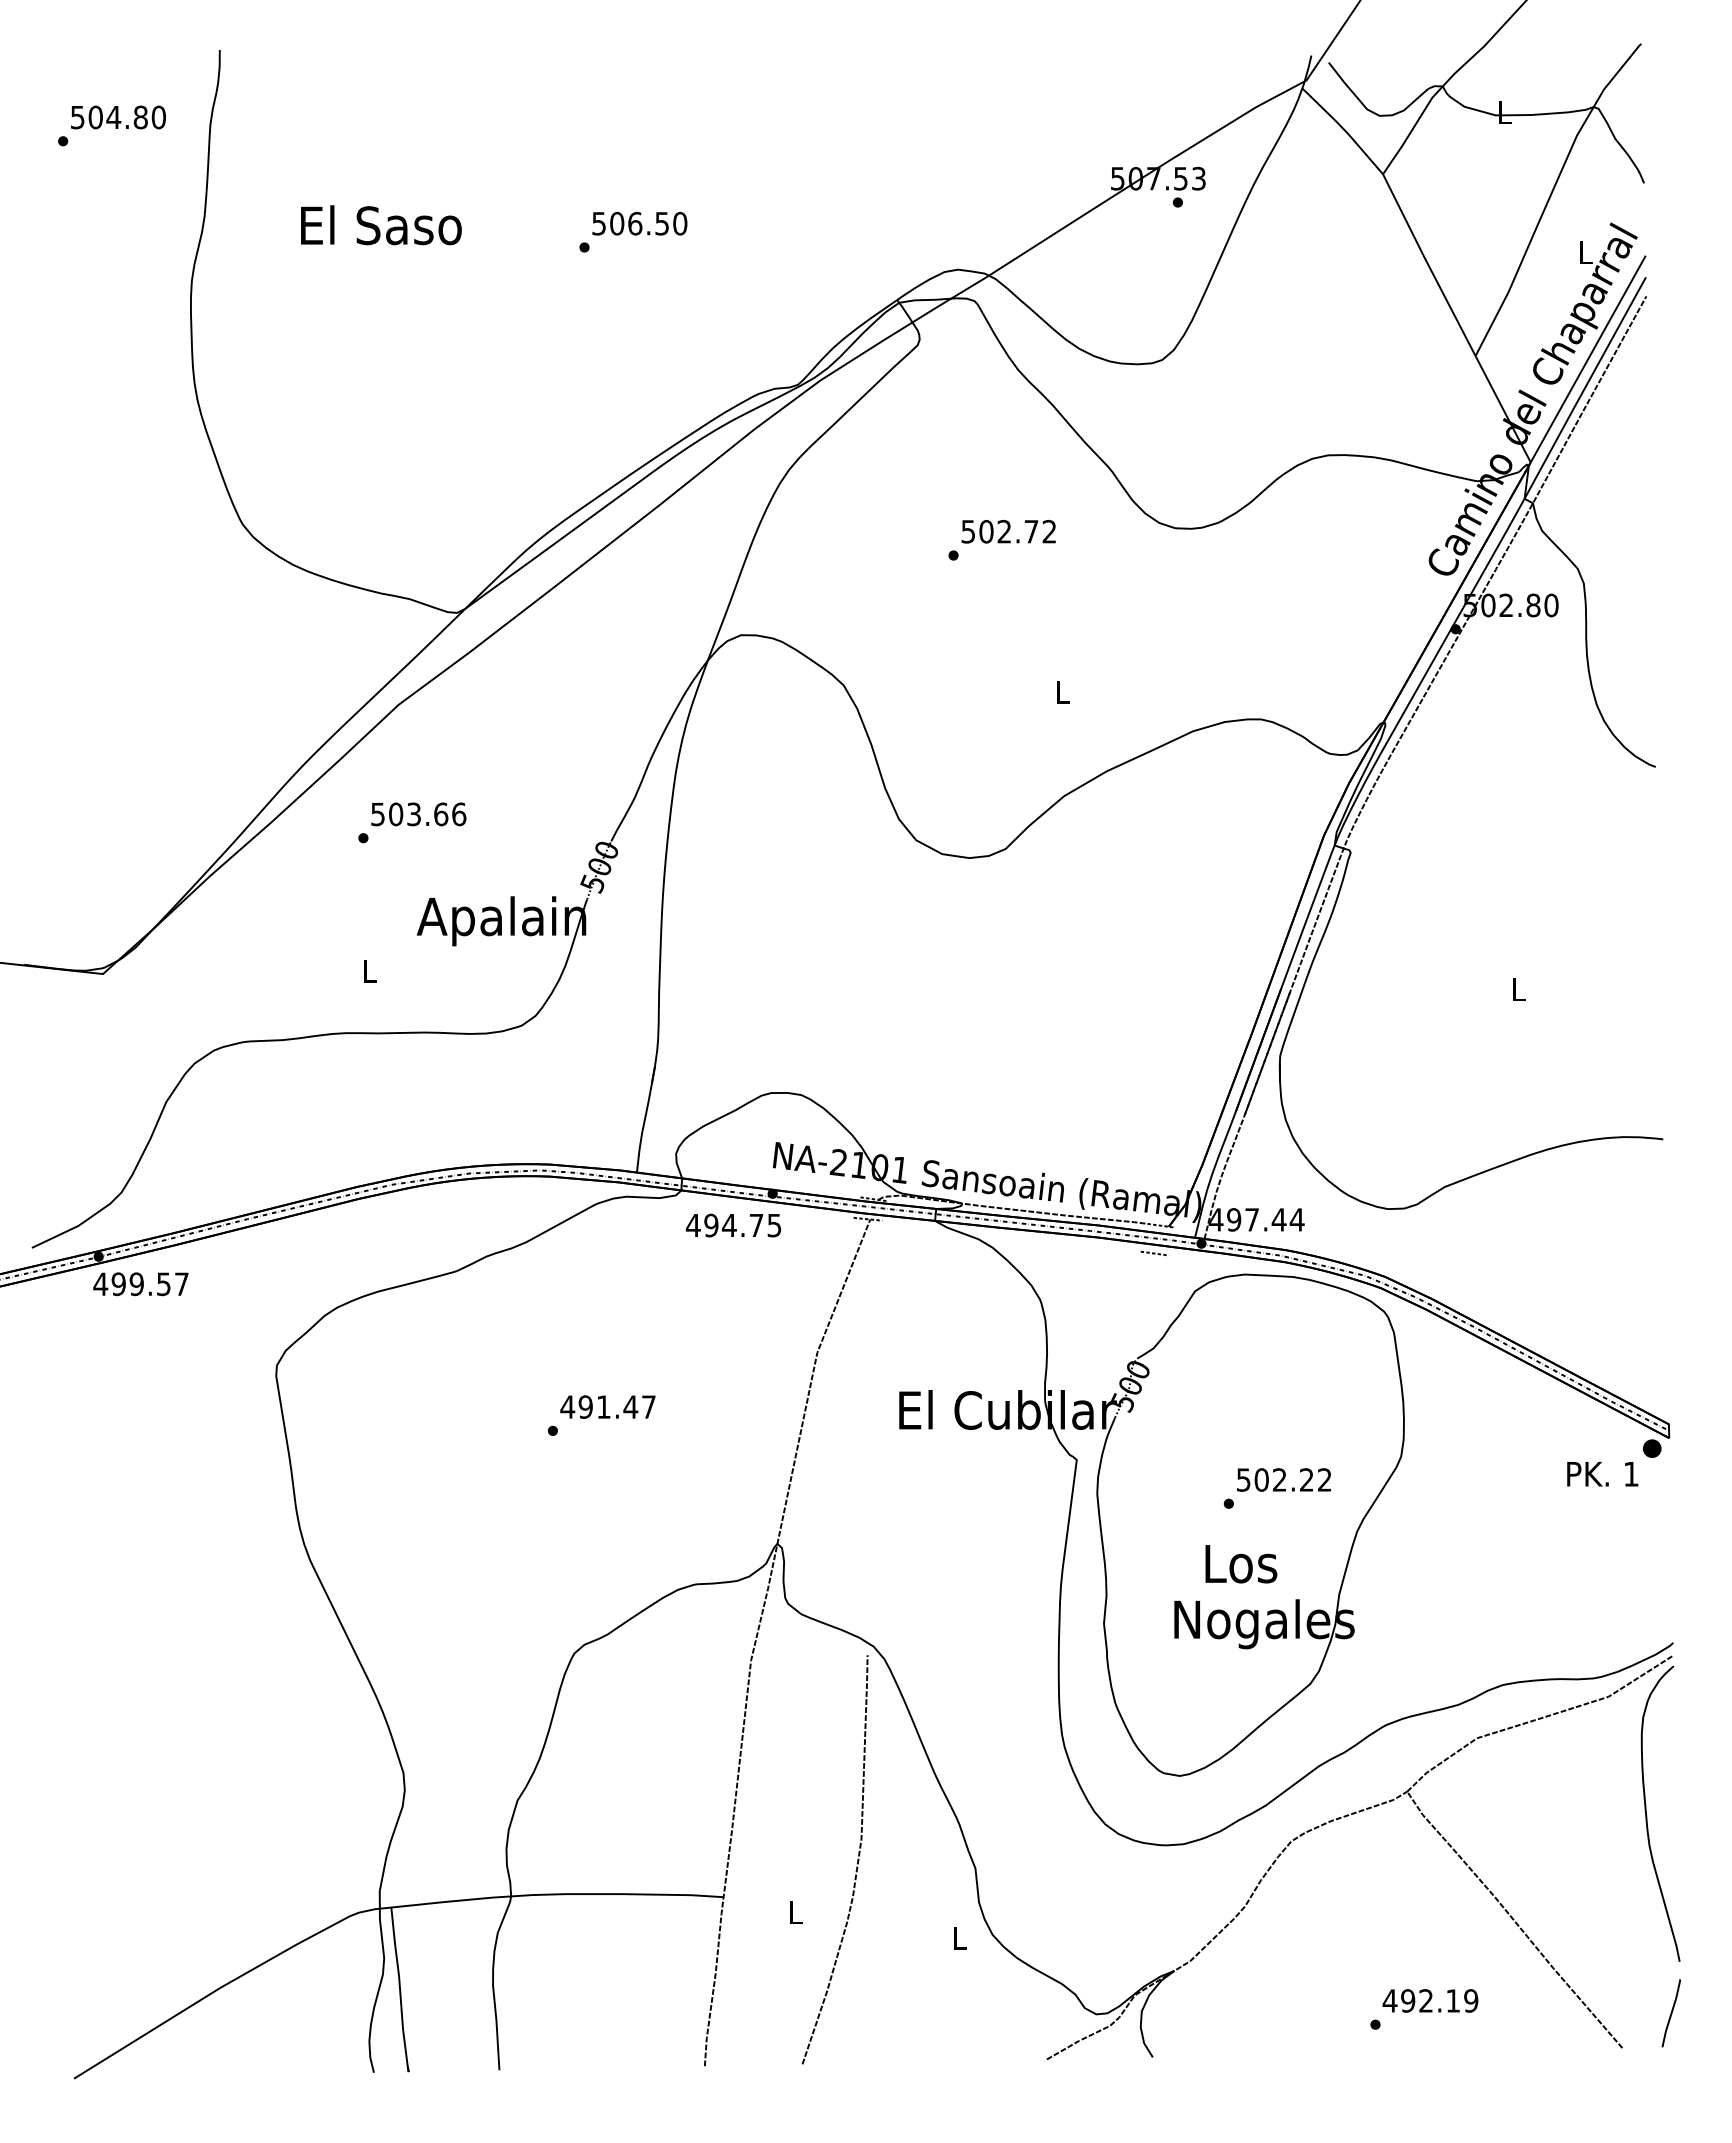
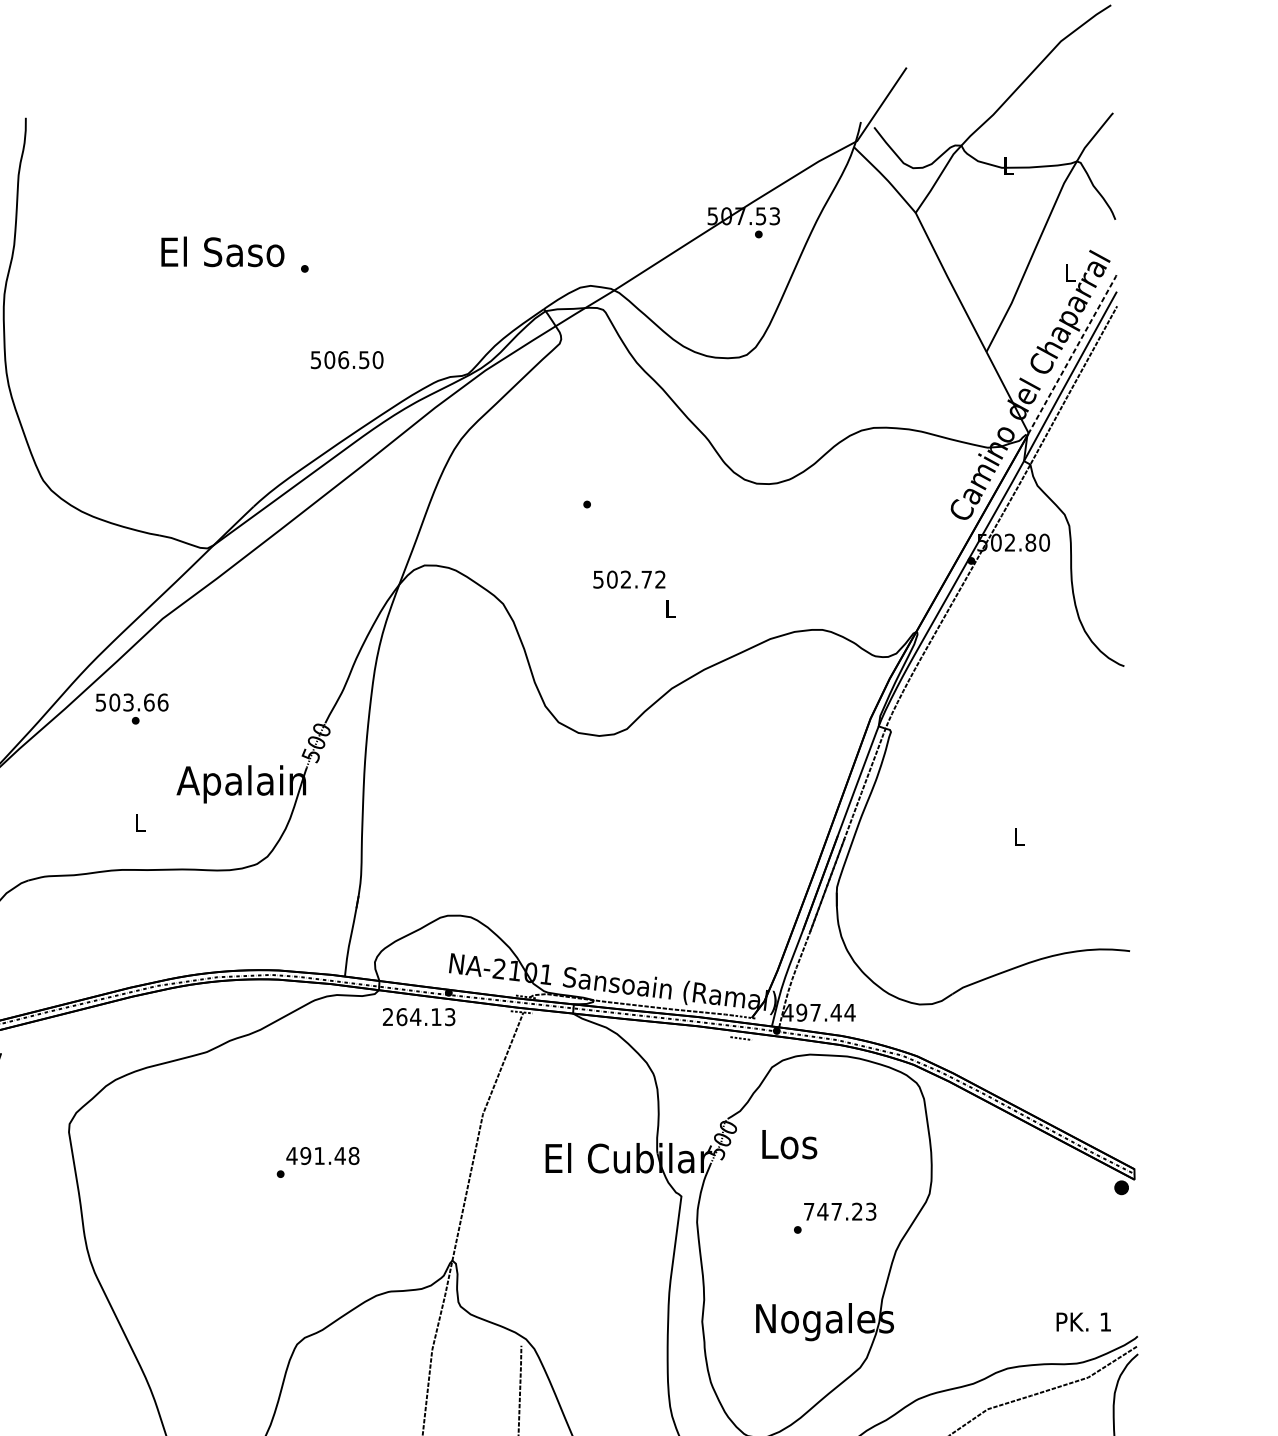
text: (639, 223) -> (346, 359), moved
text: (381, 225) -> (222, 252), moved
line: (1588, 358) -> (1072, 353), solid -> dashed
text: (1008, 531) -> (629, 579), moved
text: (418, 814) -> (131, 702), moved
text: (733, 1225) -> (418, 1017), 494.75 -> 264.13
text: (648, 1406) -> (353, 1155), 491.47 -> 491.48
text: (1602, 1474) -> (1083, 1322), moved
text: (1284, 1479) -> (840, 1211), 502.22 -> 747.23
text: (1241, 1564) -> (789, 1144), moved

